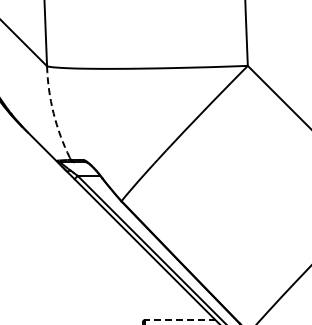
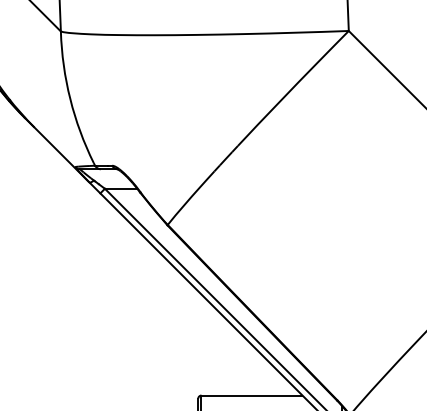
arc: (53, 113) -> (70, 99), dashed -> solid
line: (179, 320) -> (250, 396), dashed -> solid

